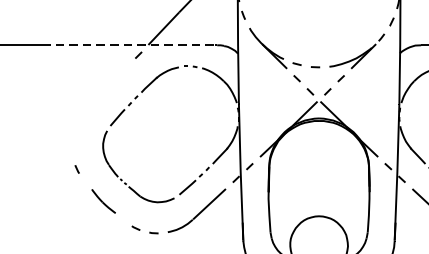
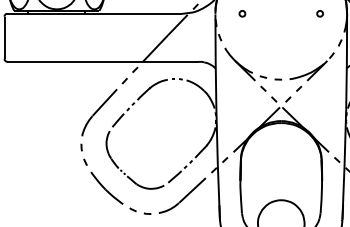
line: (129, 44) -> (127, 61), dashed -> solid
part: (99, 110) -> (103, 114), added
part: (103, 200) -> (106, 187), size x1.67

